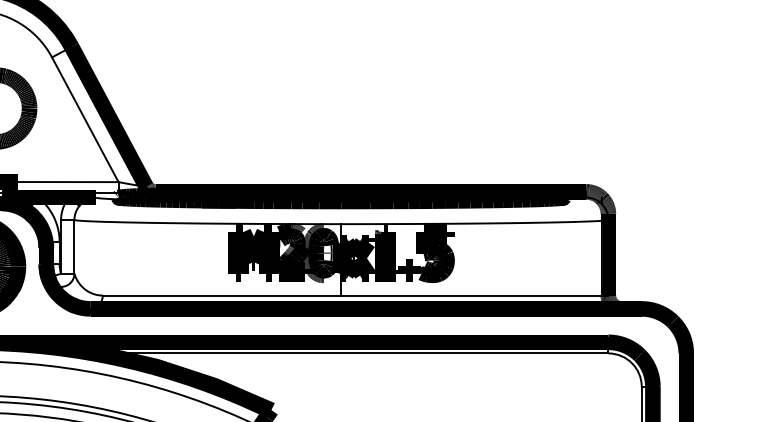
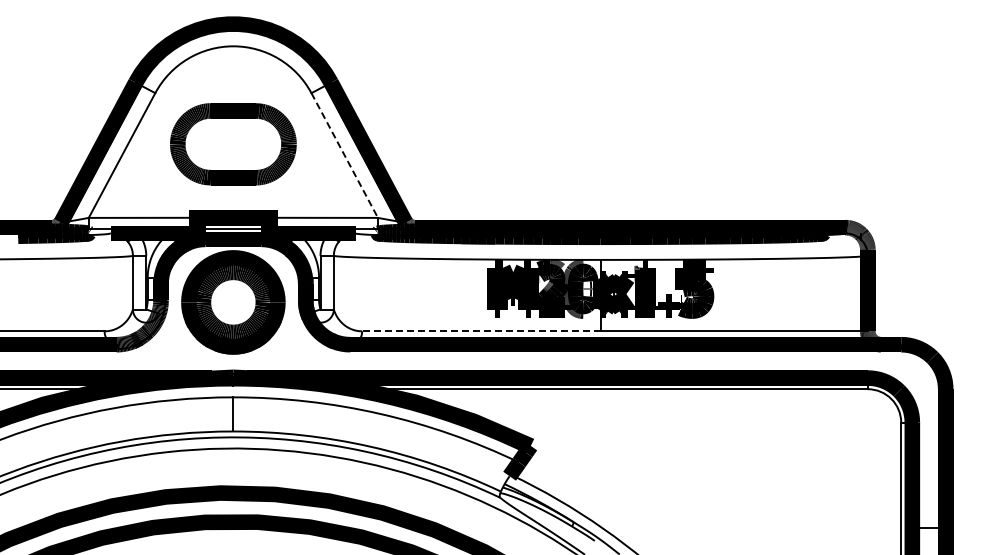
line: (85, 119) -> (344, 155), solid -> dashed
line: (221, 295) -> (480, 331), solid -> dashed

